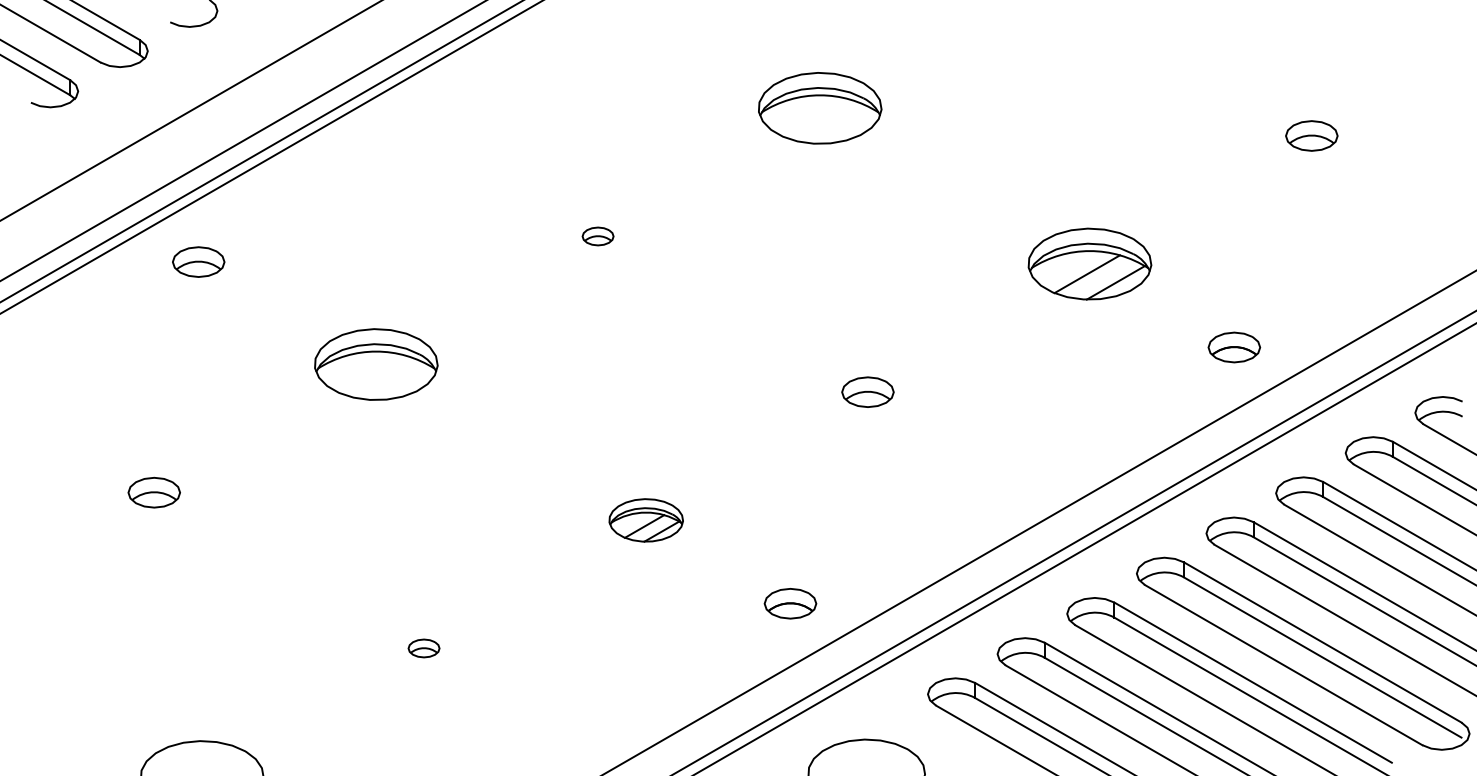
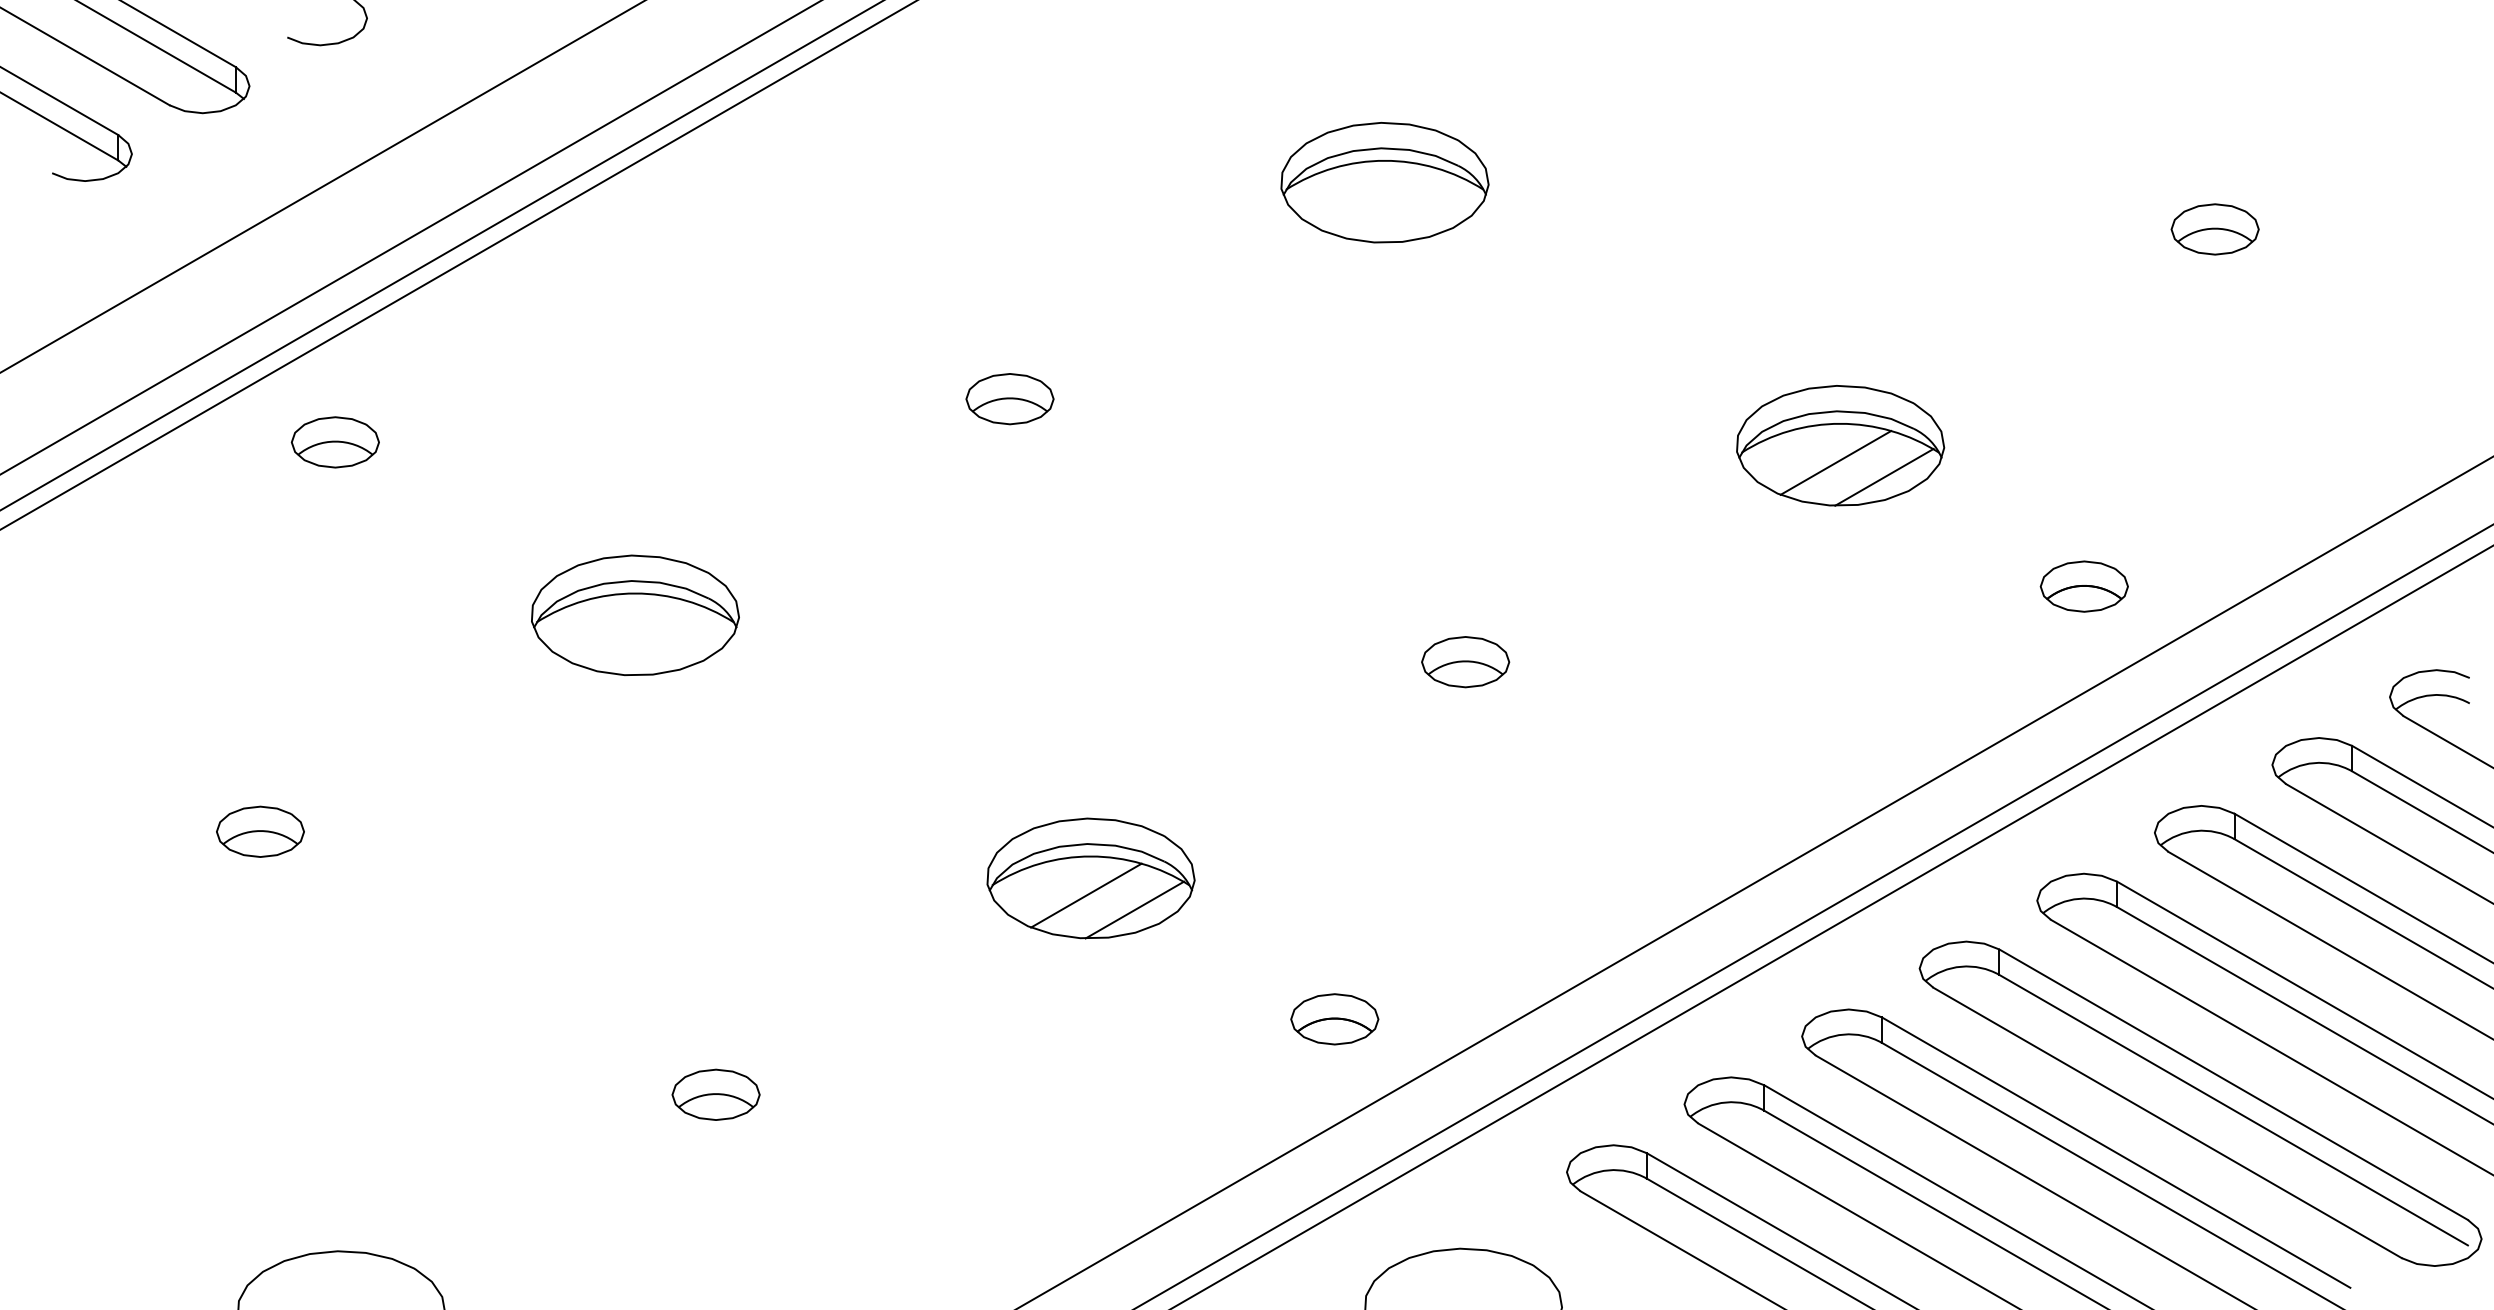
part: (597, 236) -> (1008, 399), size x1.67
part: (646, 520) -> (1091, 878), size x1.67
part: (423, 648) -> (715, 1094), size x1.67

